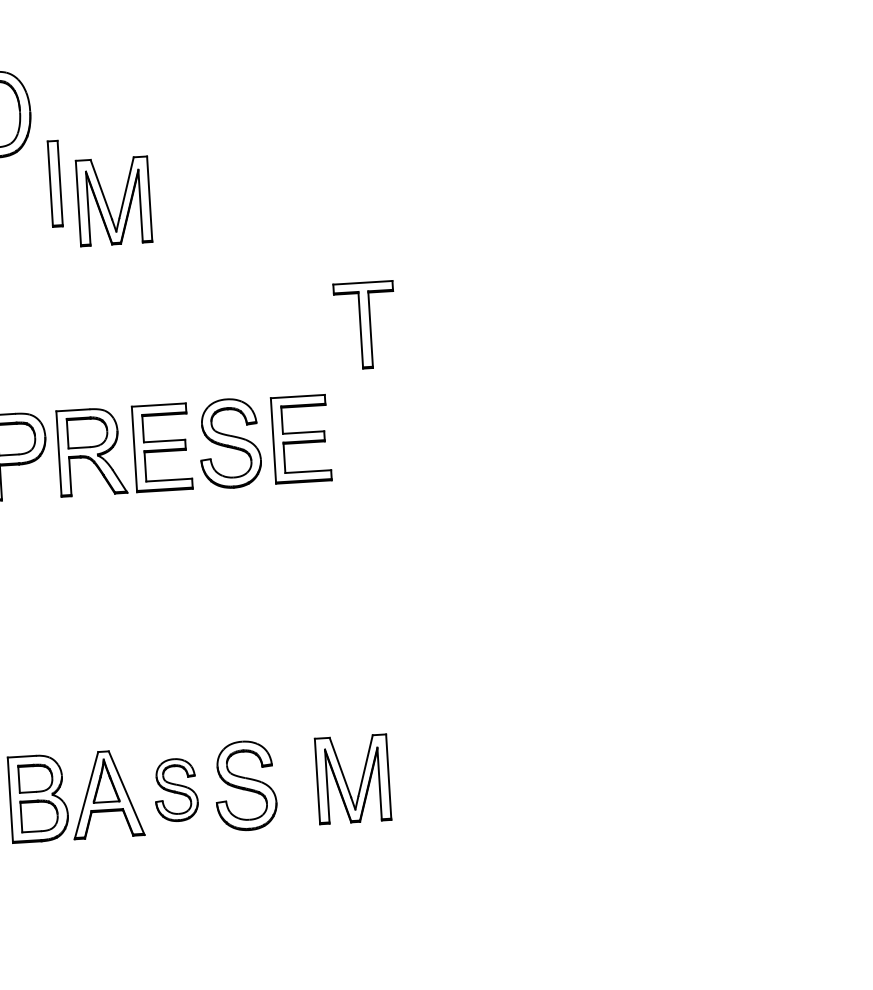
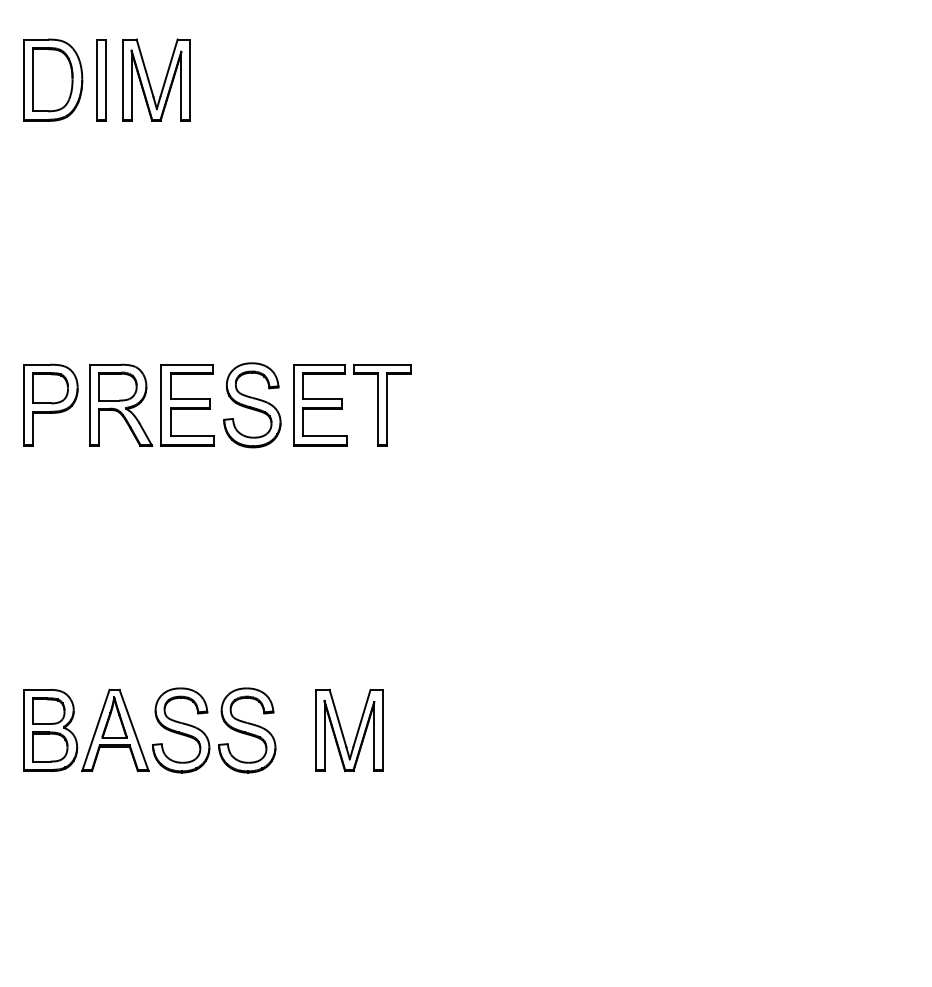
part: (55, 184) -> (101, 80), moved
part: (107, 204) -> (150, 82), moved
part: (365, 325) -> (382, 405), moved
part: (176, 790) -> (181, 730), size x1.43

